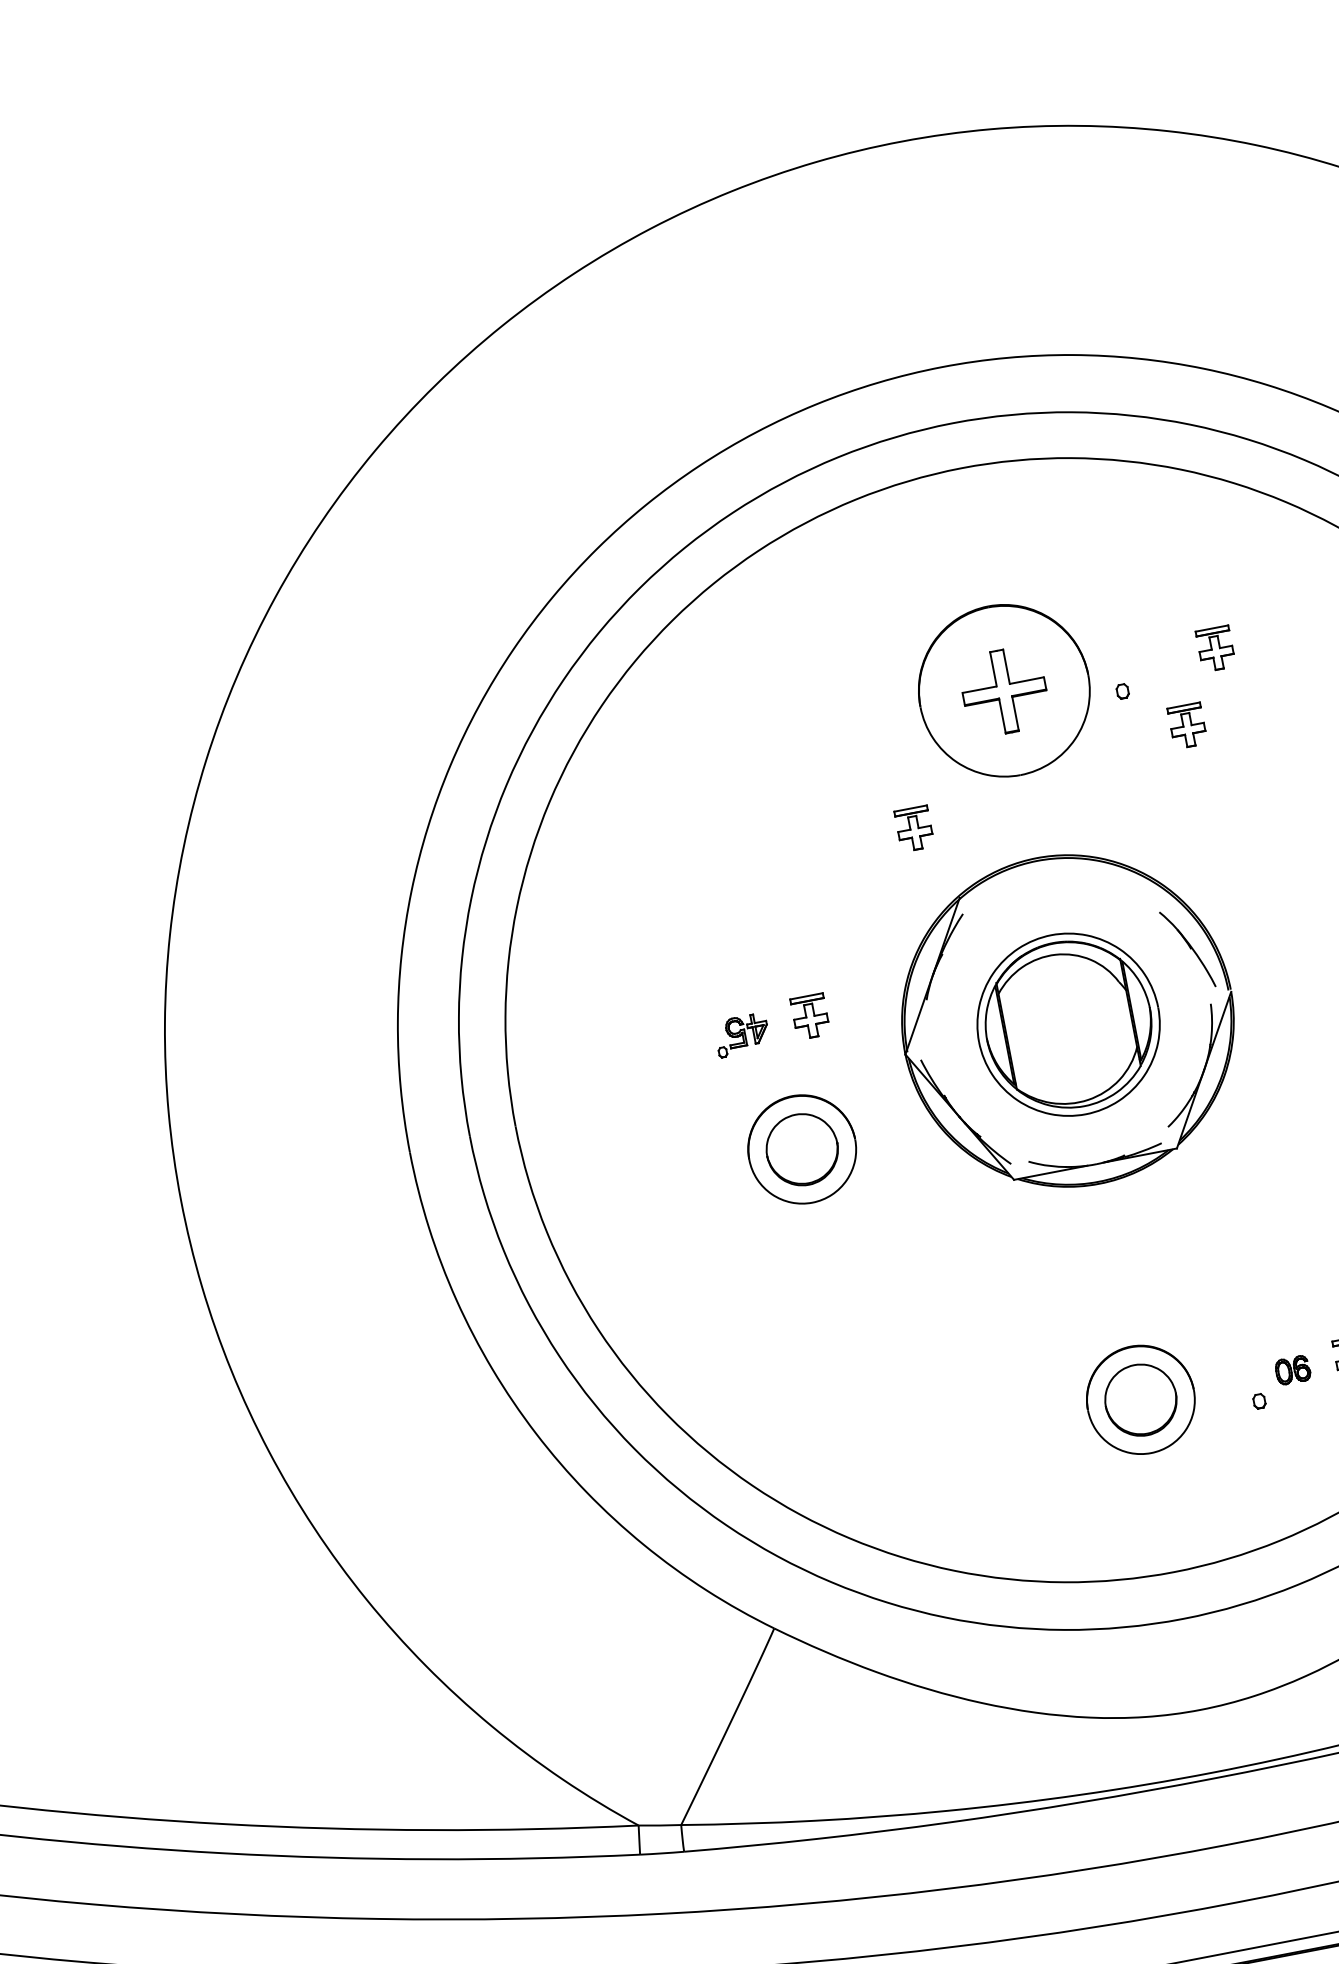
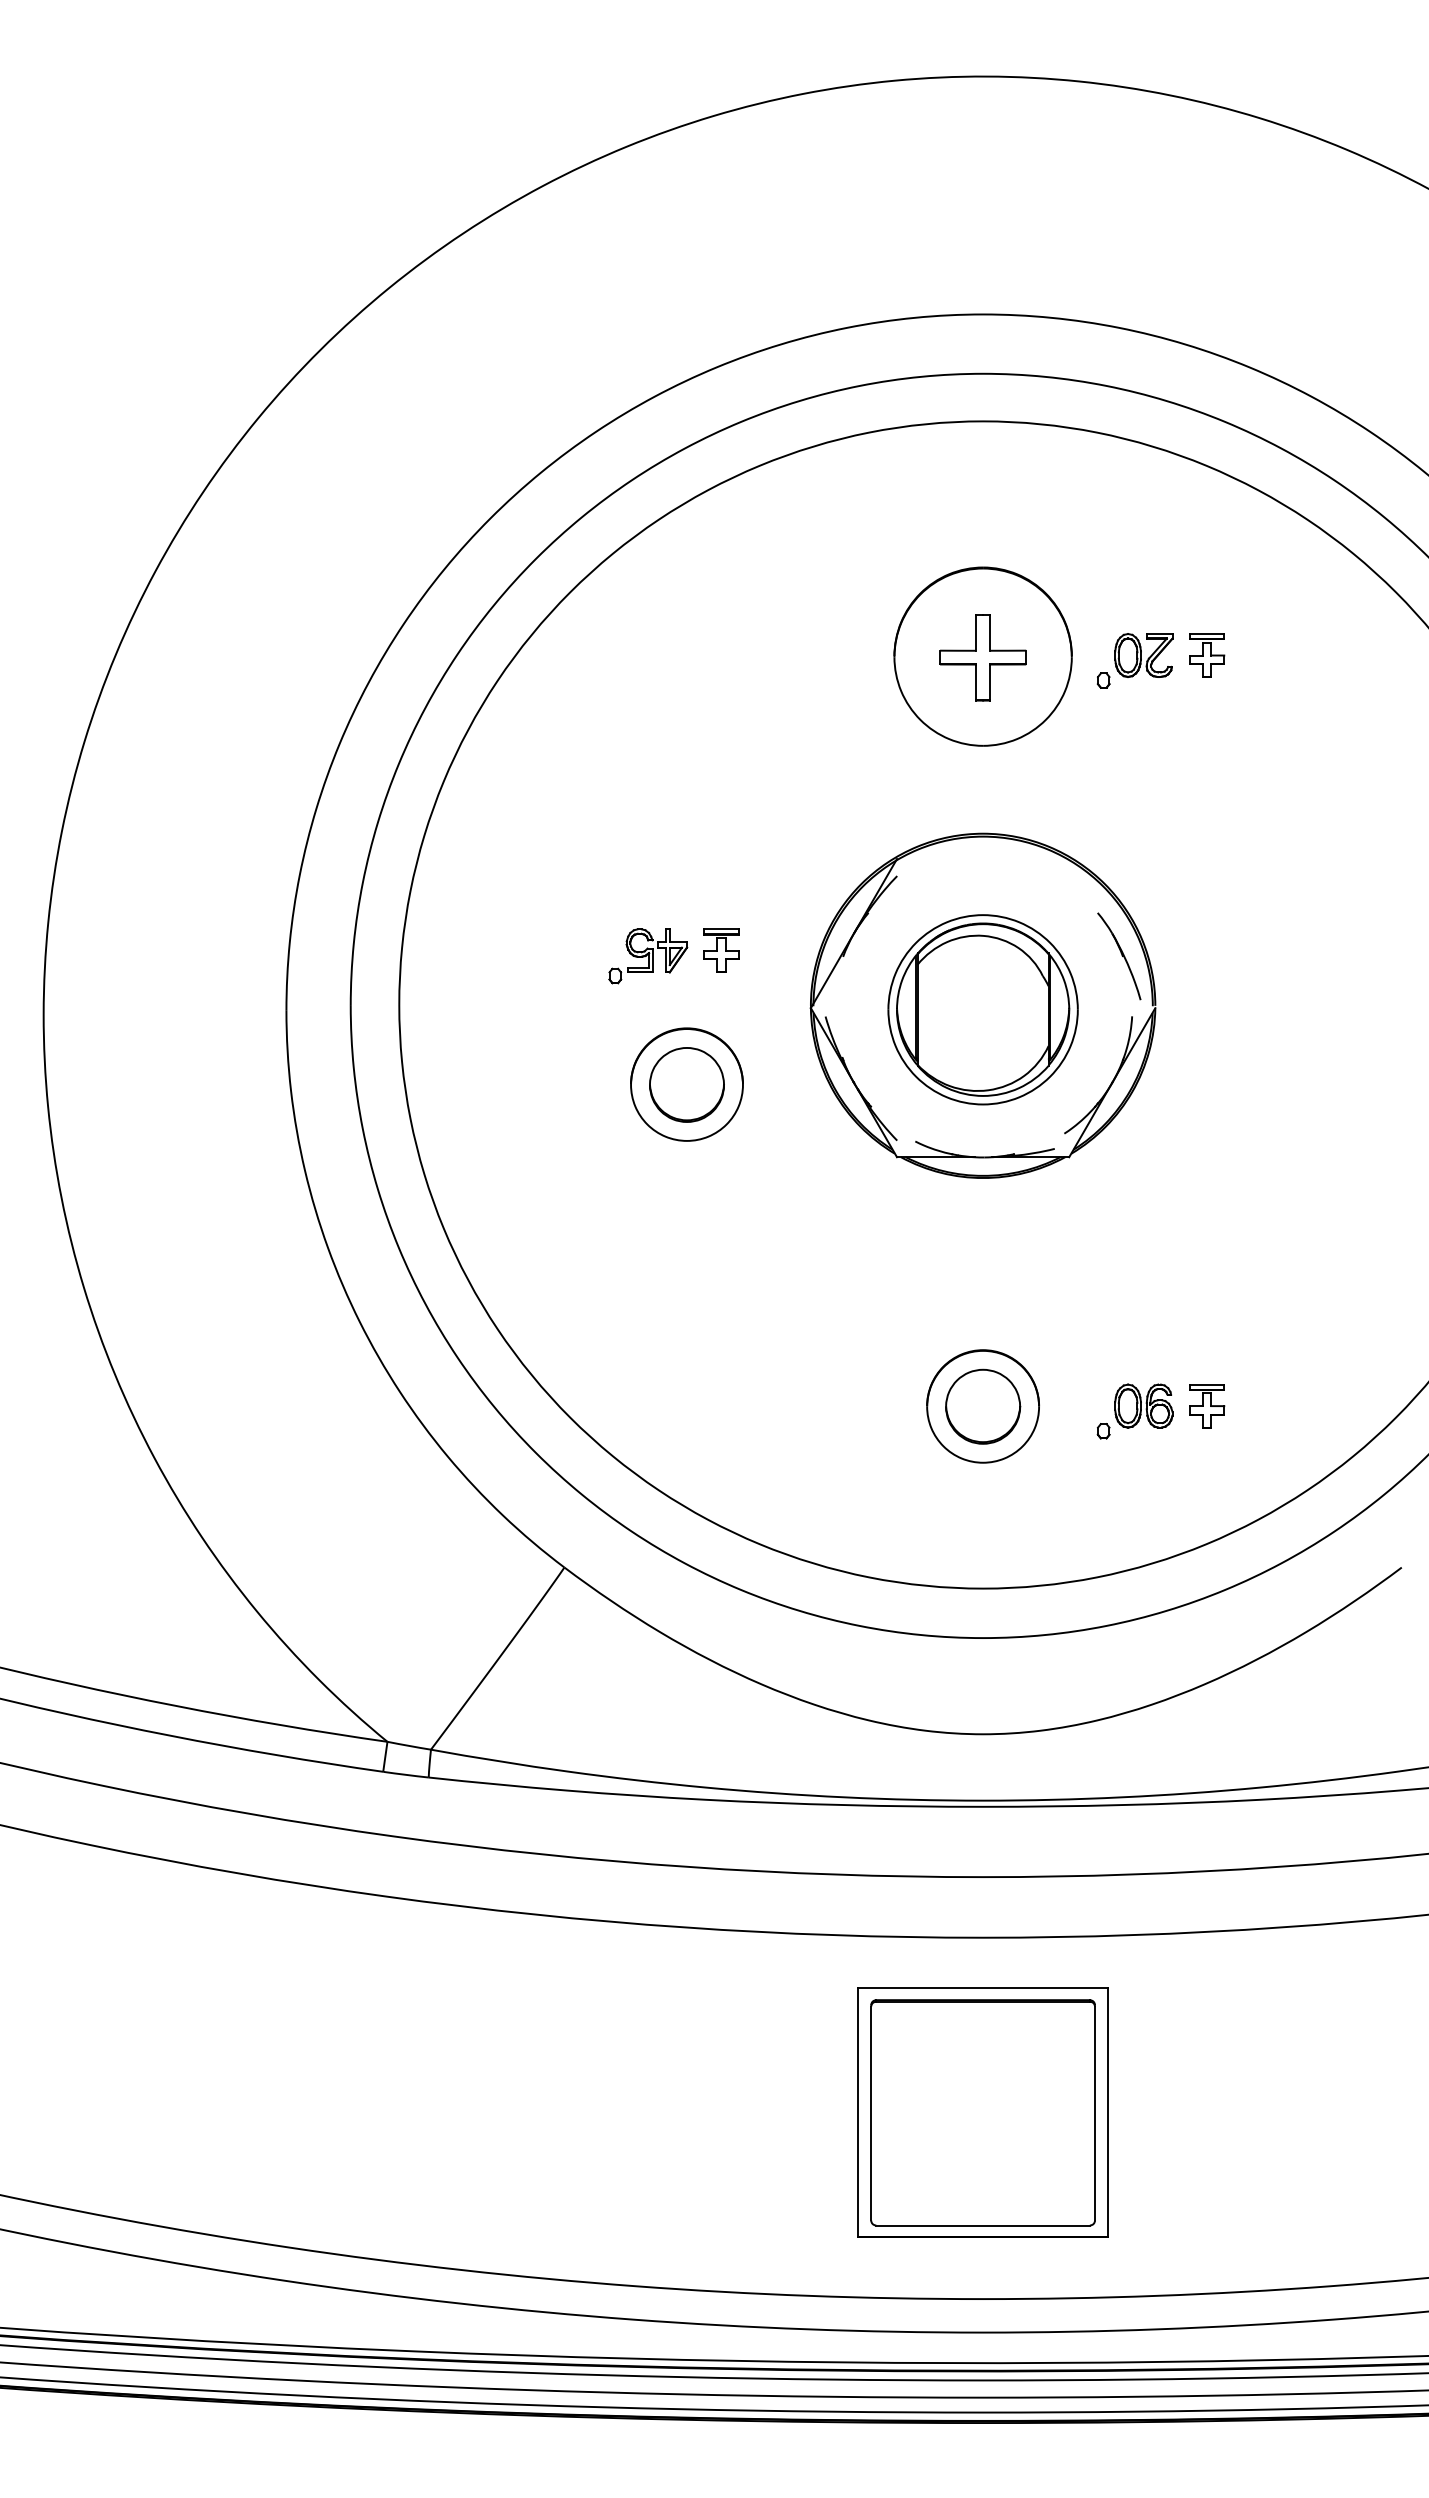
part: (1155, 660) -> (1143, 655), added
part: (1187, 725) -> (1163, 728), removed
part: (914, 828) -> (864, 779), removed
part: (742, 1035) -> (648, 956), size x1.43
part: (1292, 1369) -> (1143, 1405), size x1.67

